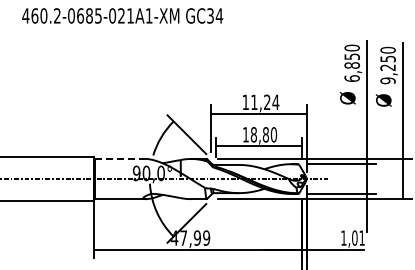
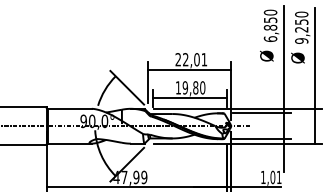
text: (260, 102) -> (191, 59), 11,24 -> 22,01
text: (253, 134) -> (185, 87), 18,80 -> 19,80
line: (120, 158) -> (69, 108), dashed -> solid

